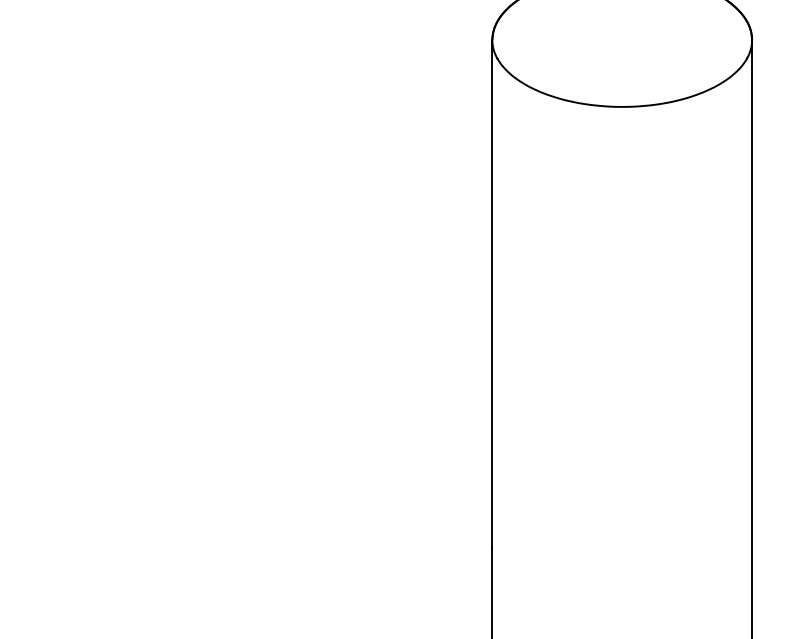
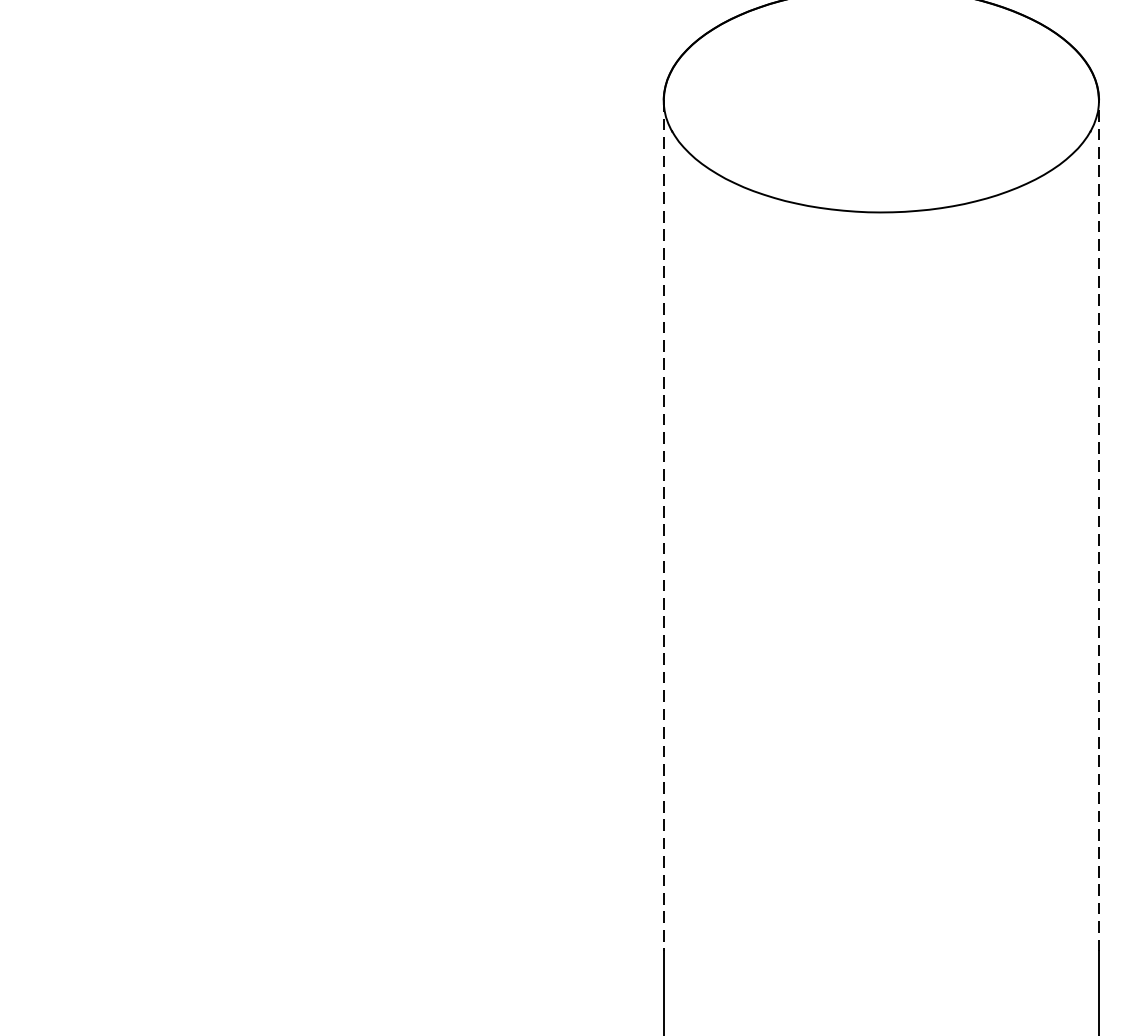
line: (492, 293) -> (663, 525), solid -> dashed
line: (752, 293) -> (1099, 525), solid -> dashed

